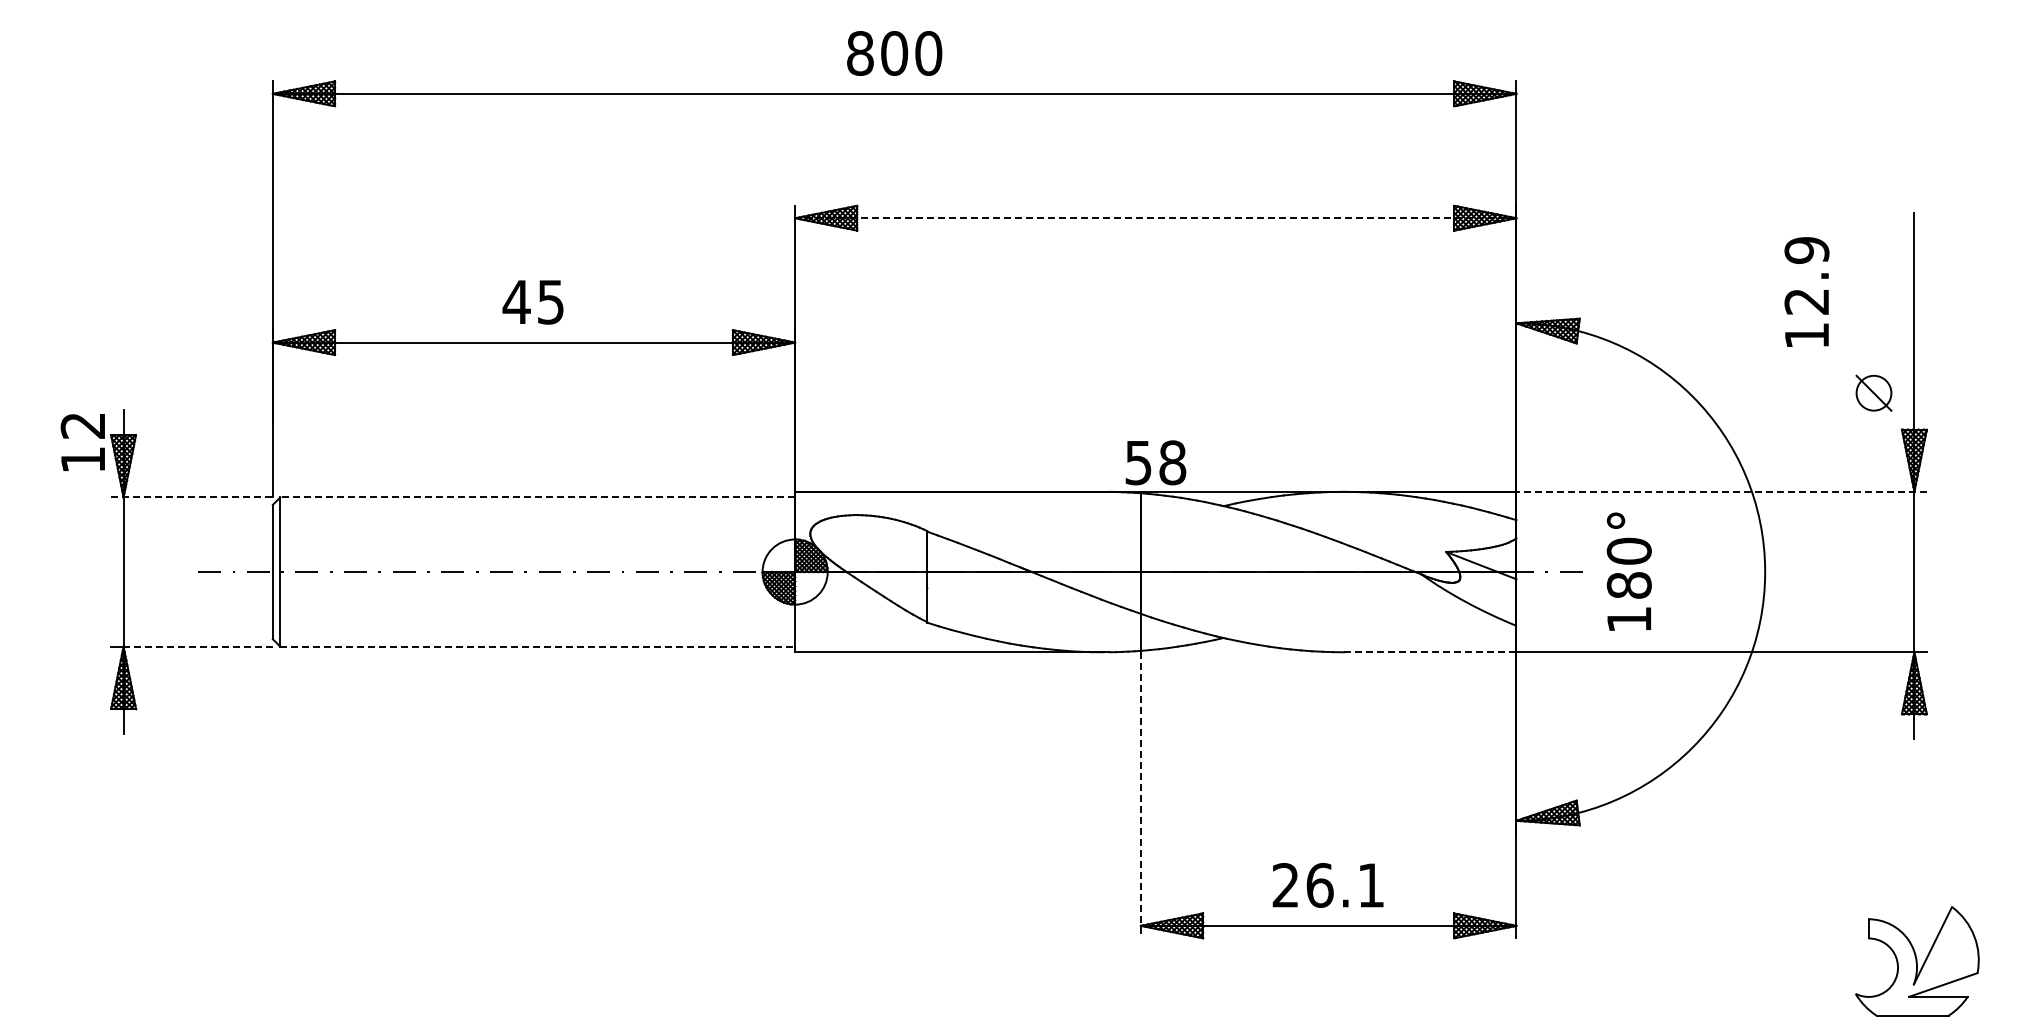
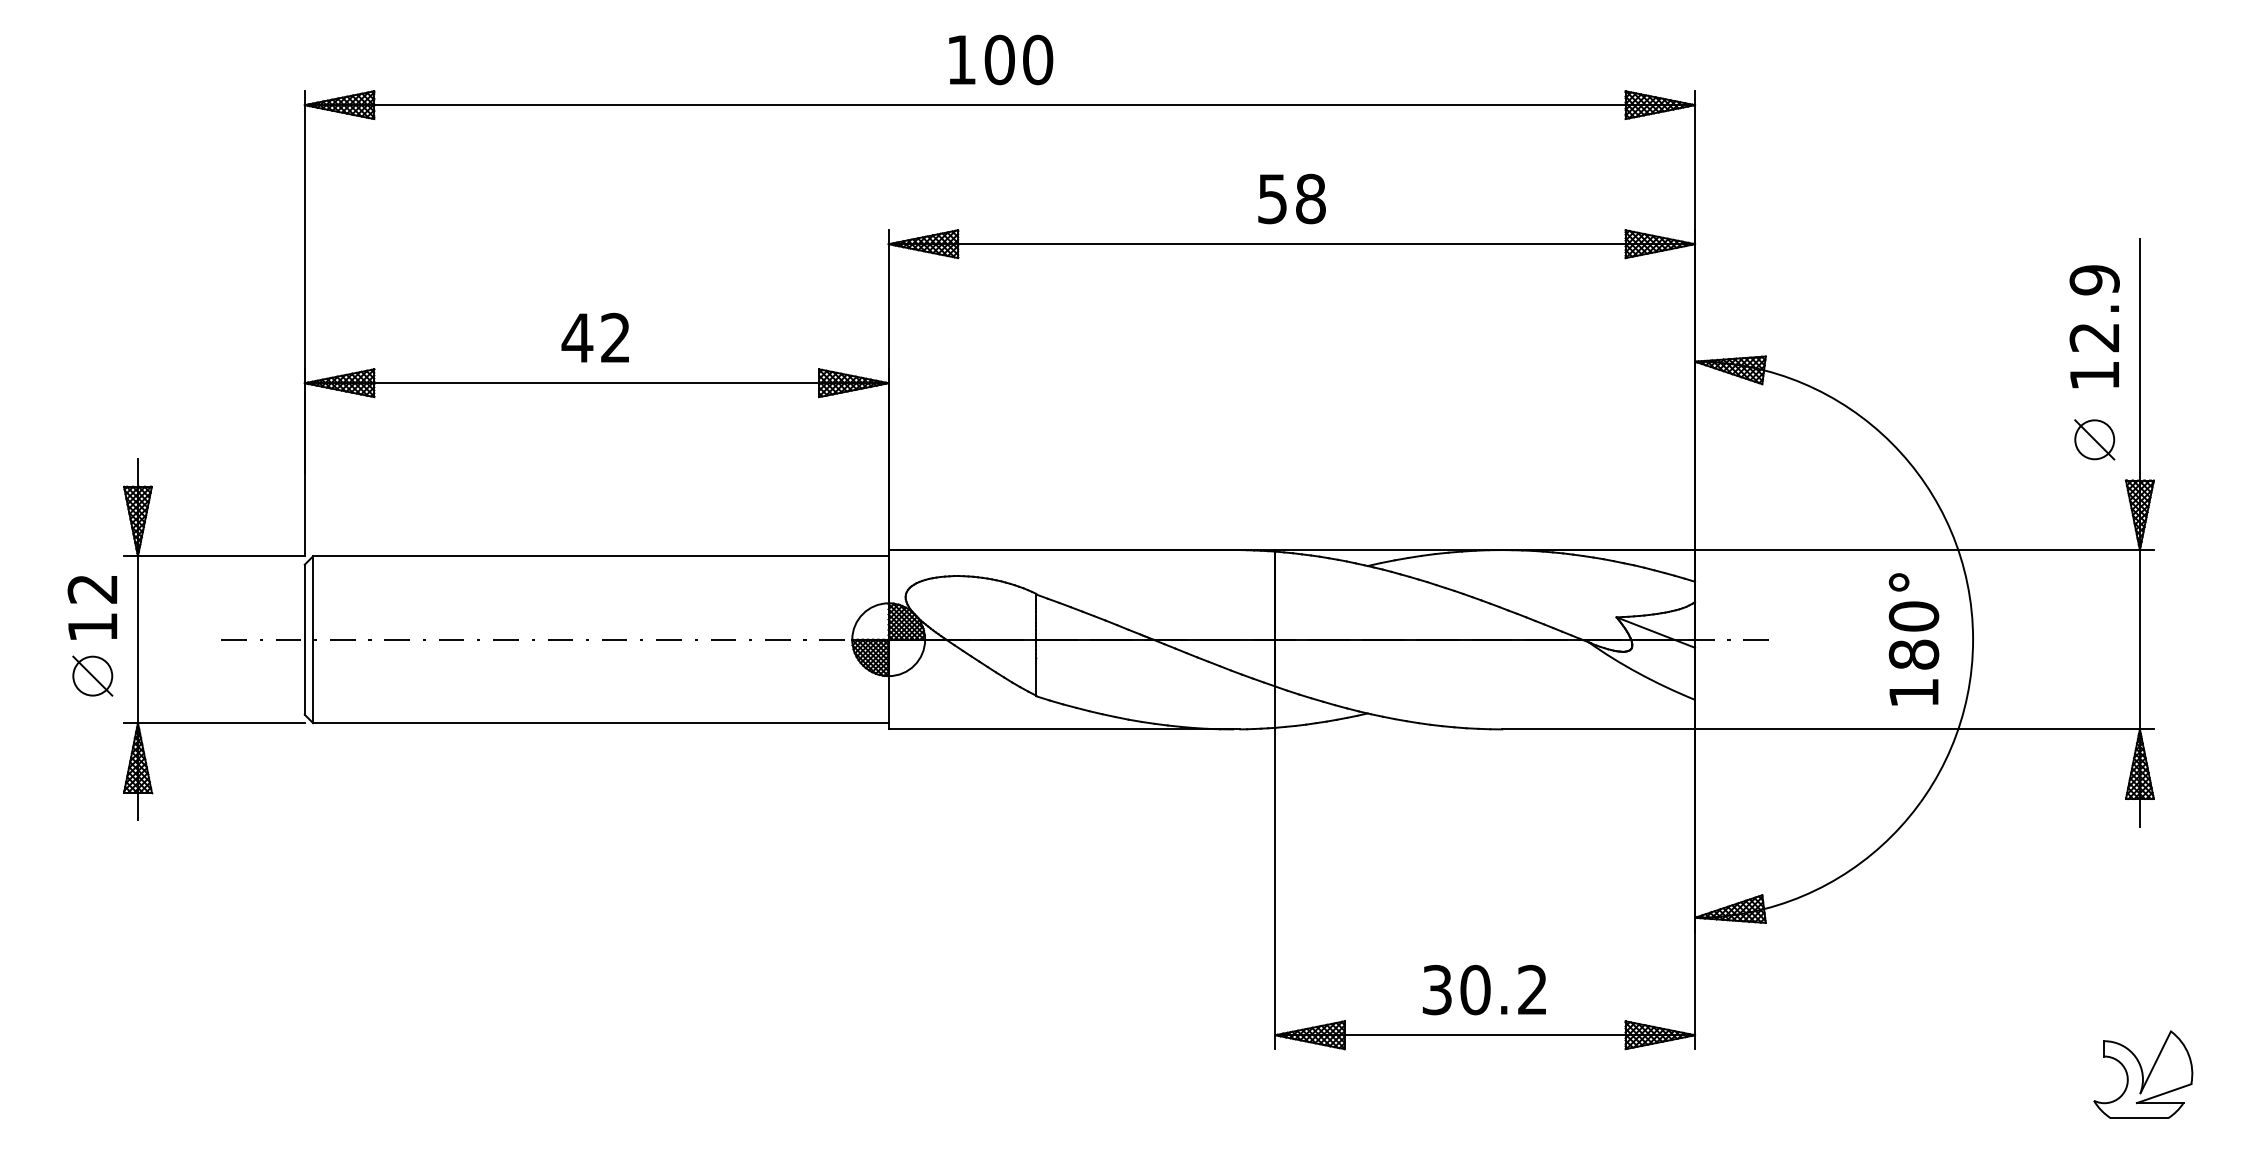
text: (860, 53) -> (961, 60), 800 -> 100
line: (1155, 218) -> (1291, 244), dashed -> solid
text: (1806, 291) -> (2094, 326), moved
text: (550, 301) -> (615, 337), 45 -> 42
text: (82, 442) -> (92, 607), moved
text: (1155, 462) -> (1291, 198), moved
line: (1721, 491) -> (1924, 549), dashed -> solid
line: (192, 497) -> (214, 556), dashed -> solid
line: (537, 497) -> (600, 556), dashed -> solid
text: (1628, 571) -> (1913, 639), moved
part: (82, 604) -> (92, 675), added
line: (198, 646) -> (221, 722), dashed -> solid
line: (538, 646) -> (601, 722), dashed -> solid
line: (1430, 652) -> (1598, 729), dashed -> solid
line: (1140, 795) -> (1274, 889), dashed -> solid
text: (1327, 885) -> (1483, 990), 26.1 -> 30.2
part: (1917, 960) -> (2143, 1073), size x0.71

